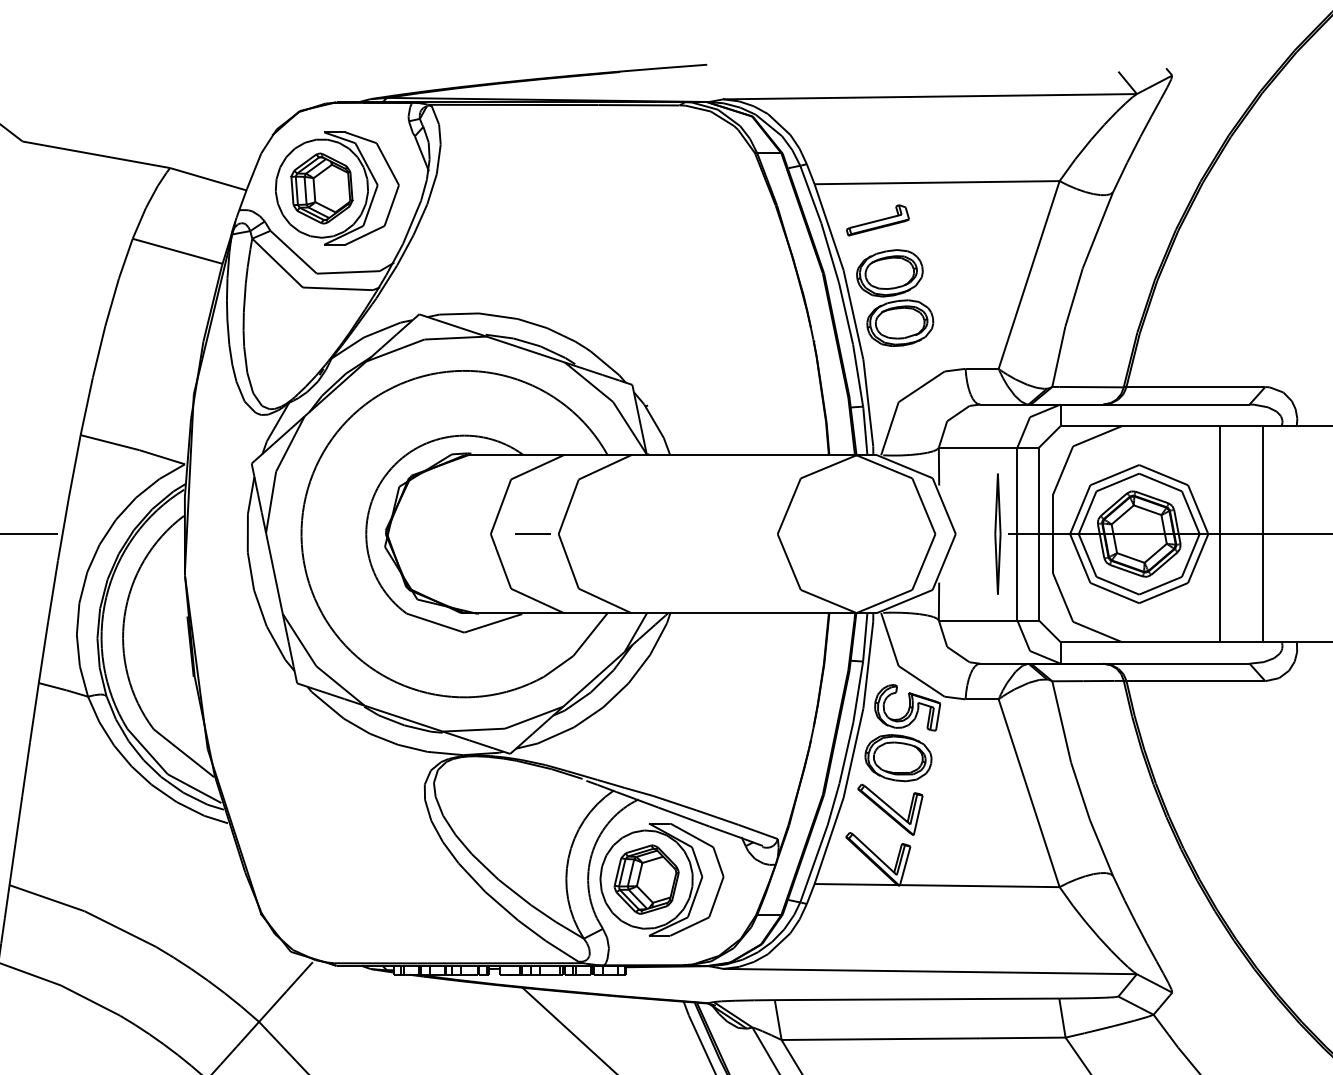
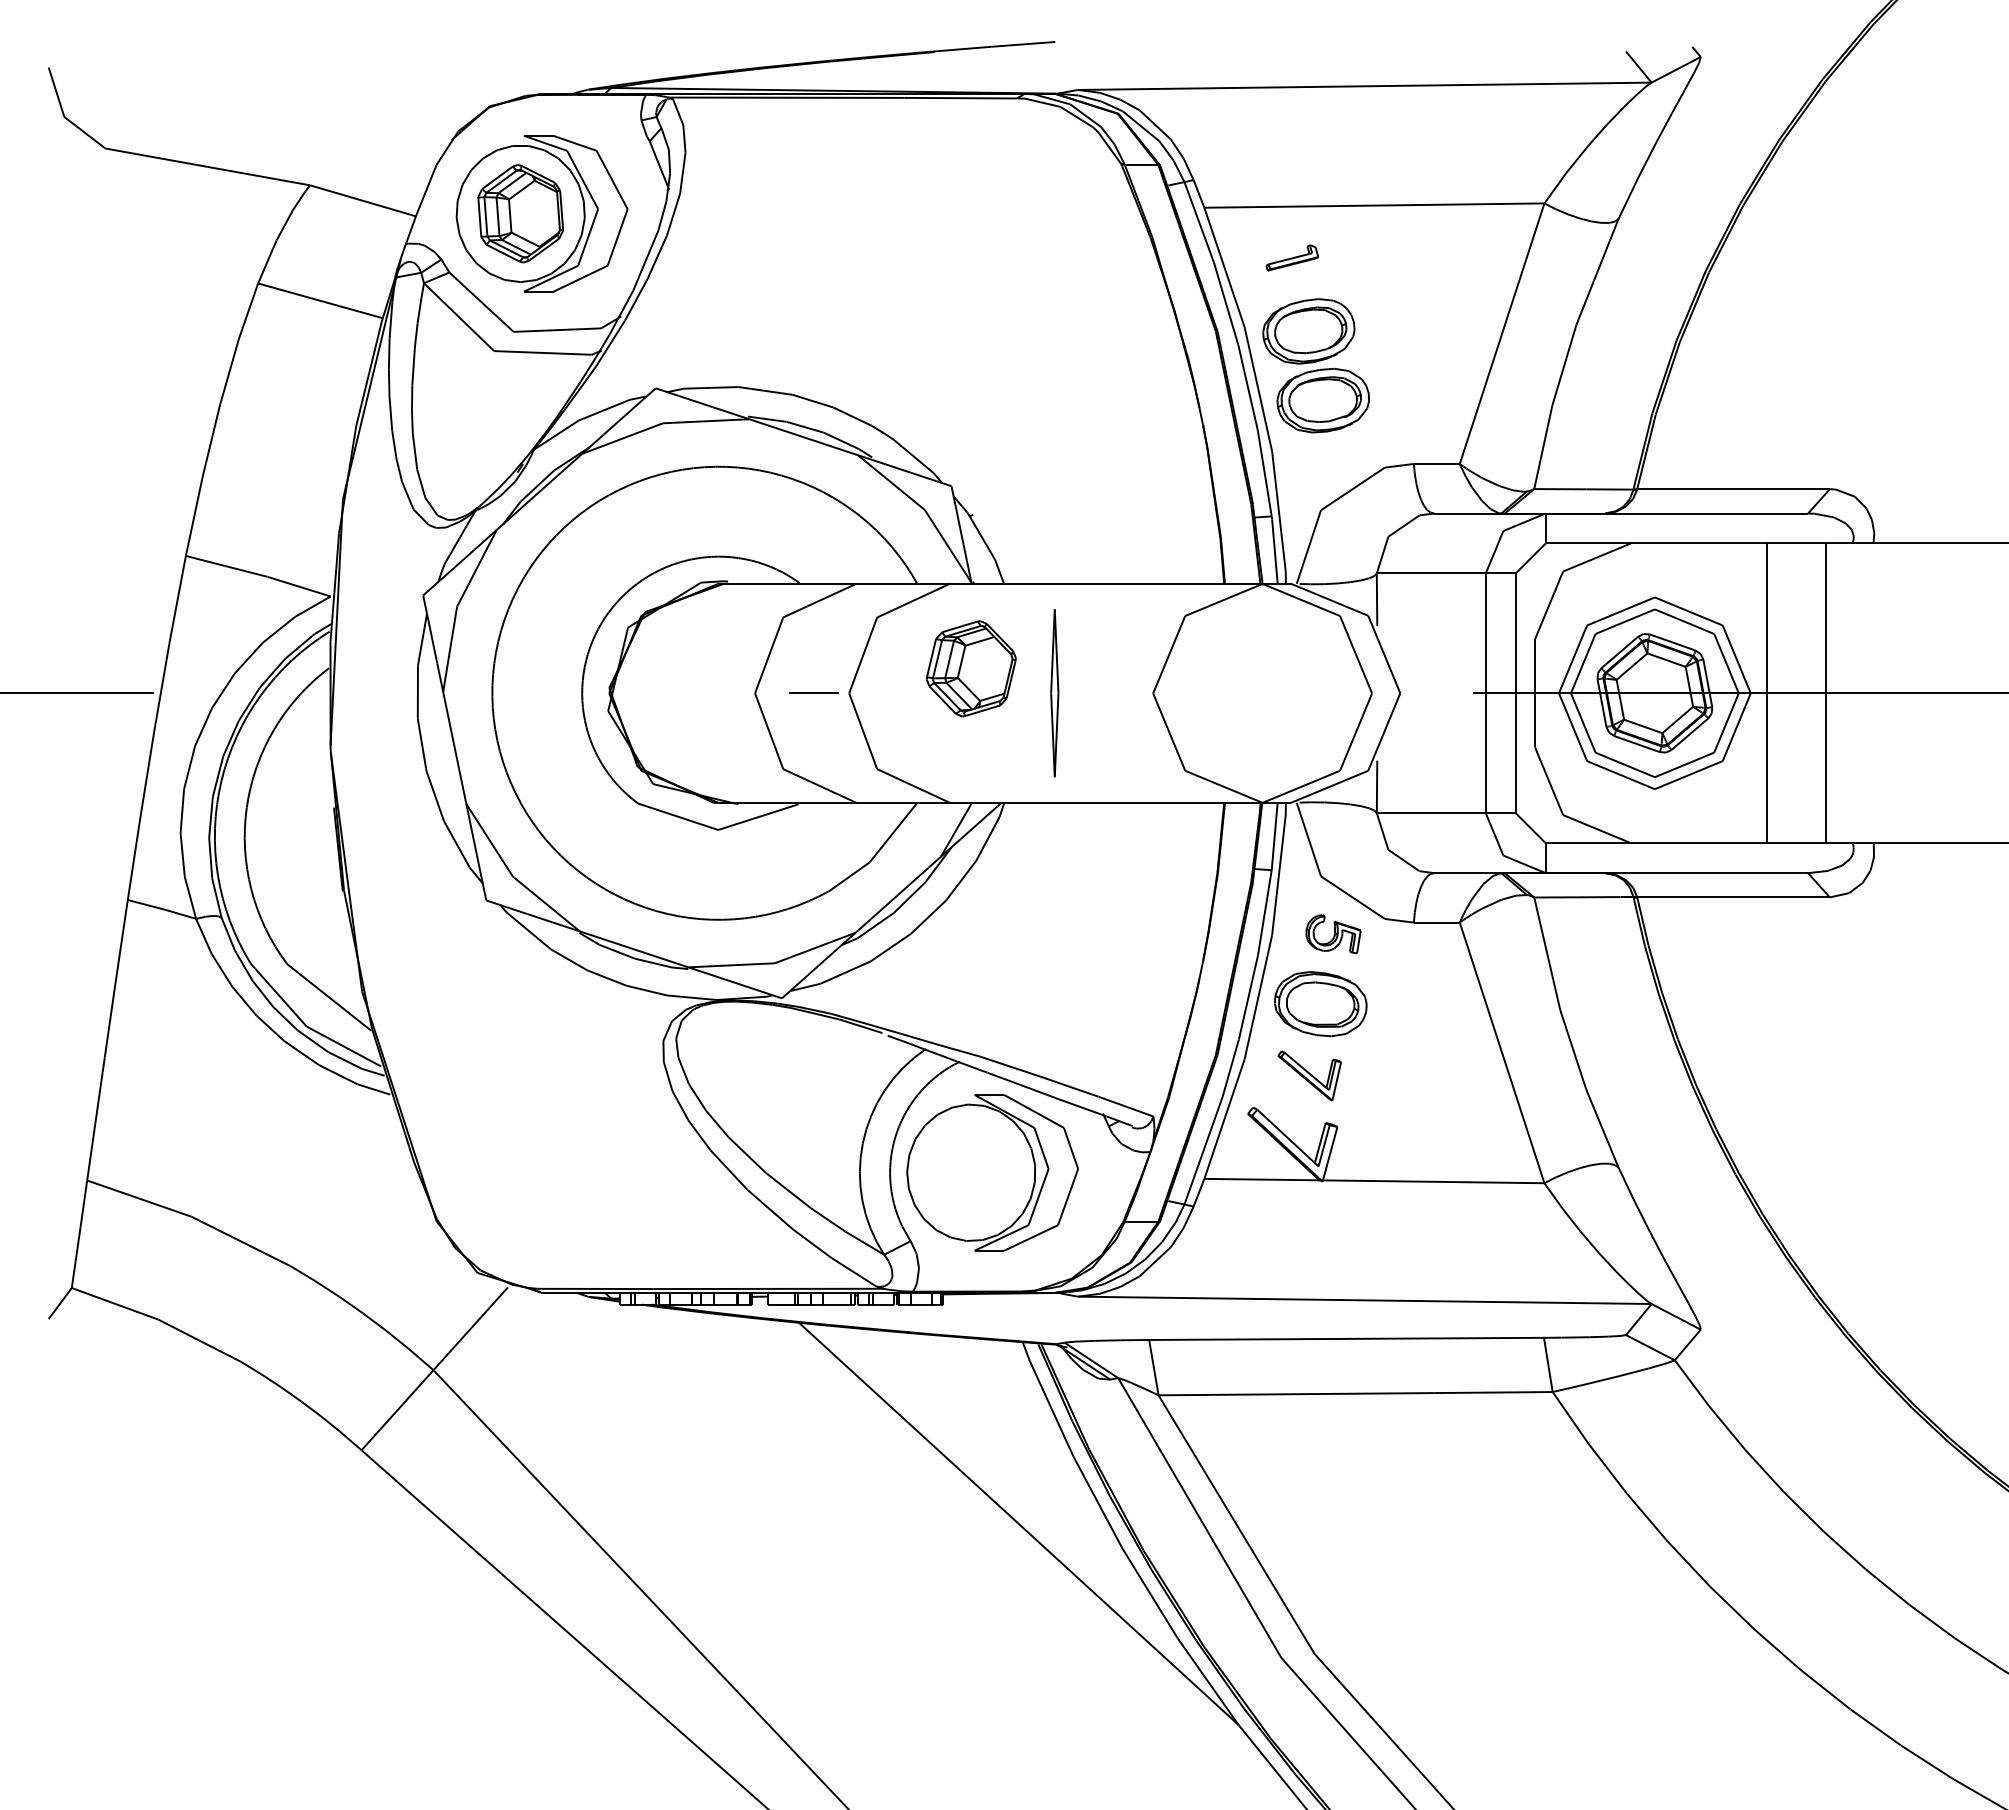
part: (878, 220) -> (1292, 257), size x0.6
part: (997, 534) -> (1054, 693), moved
part: (907, 707) -> (1333, 933), size x0.6
part: (890, 809) -> (1309, 1075), size x0.7
part: (646, 879) -> (971, 668), moved

